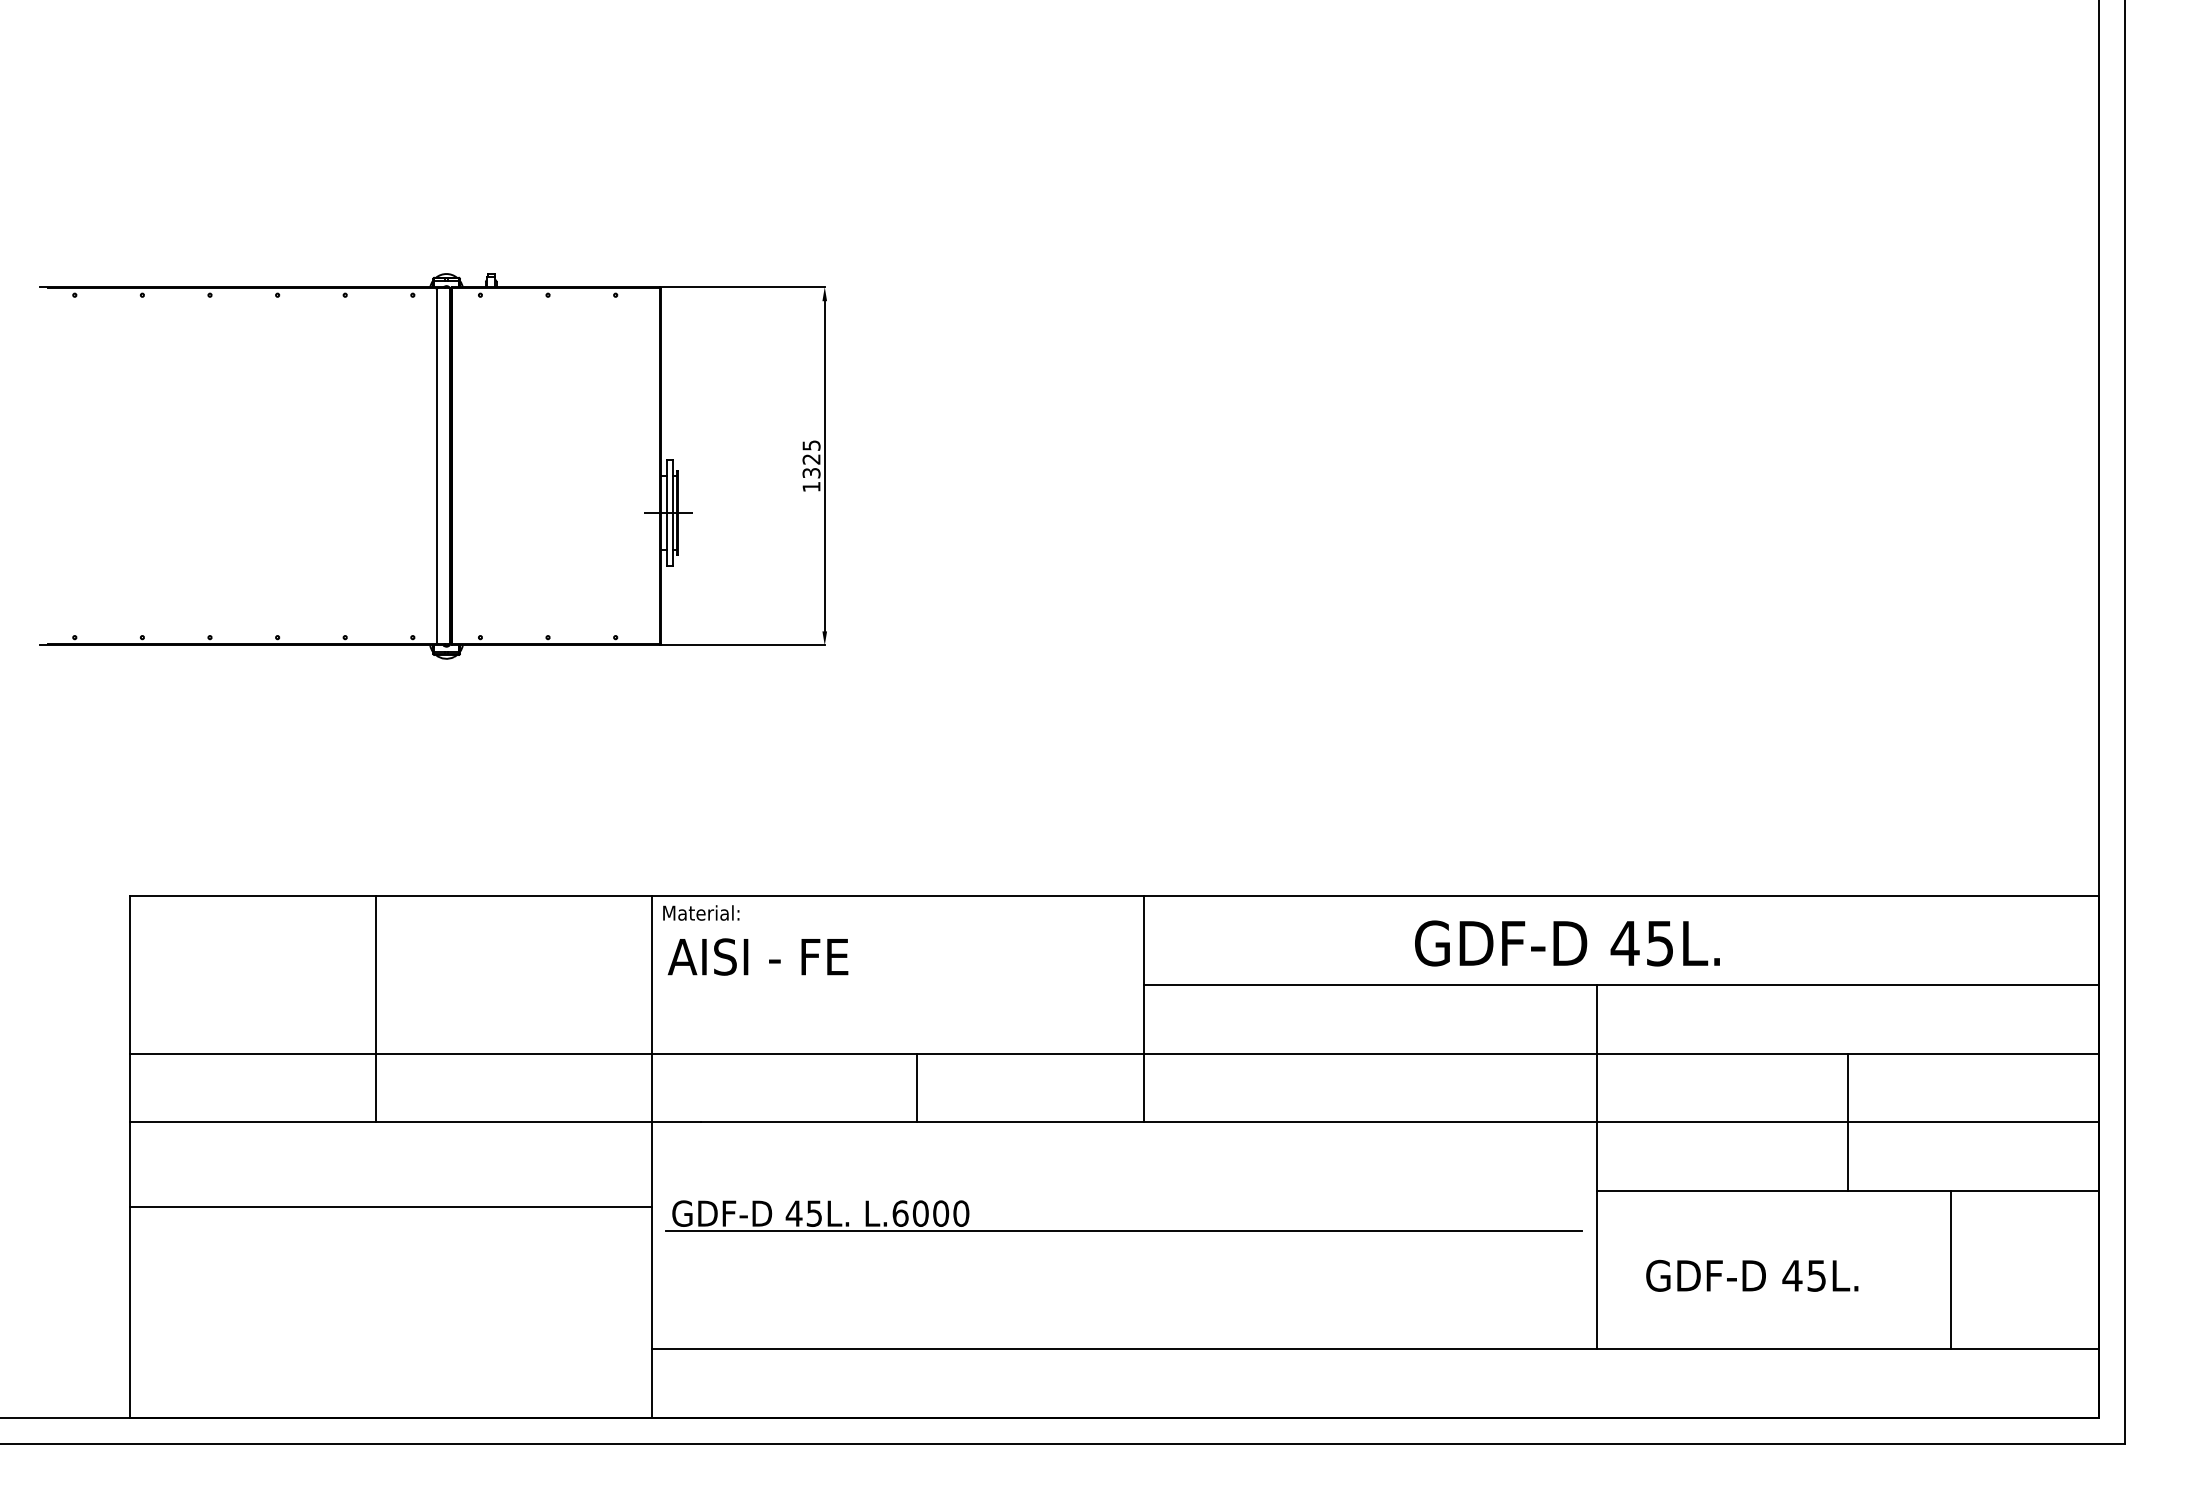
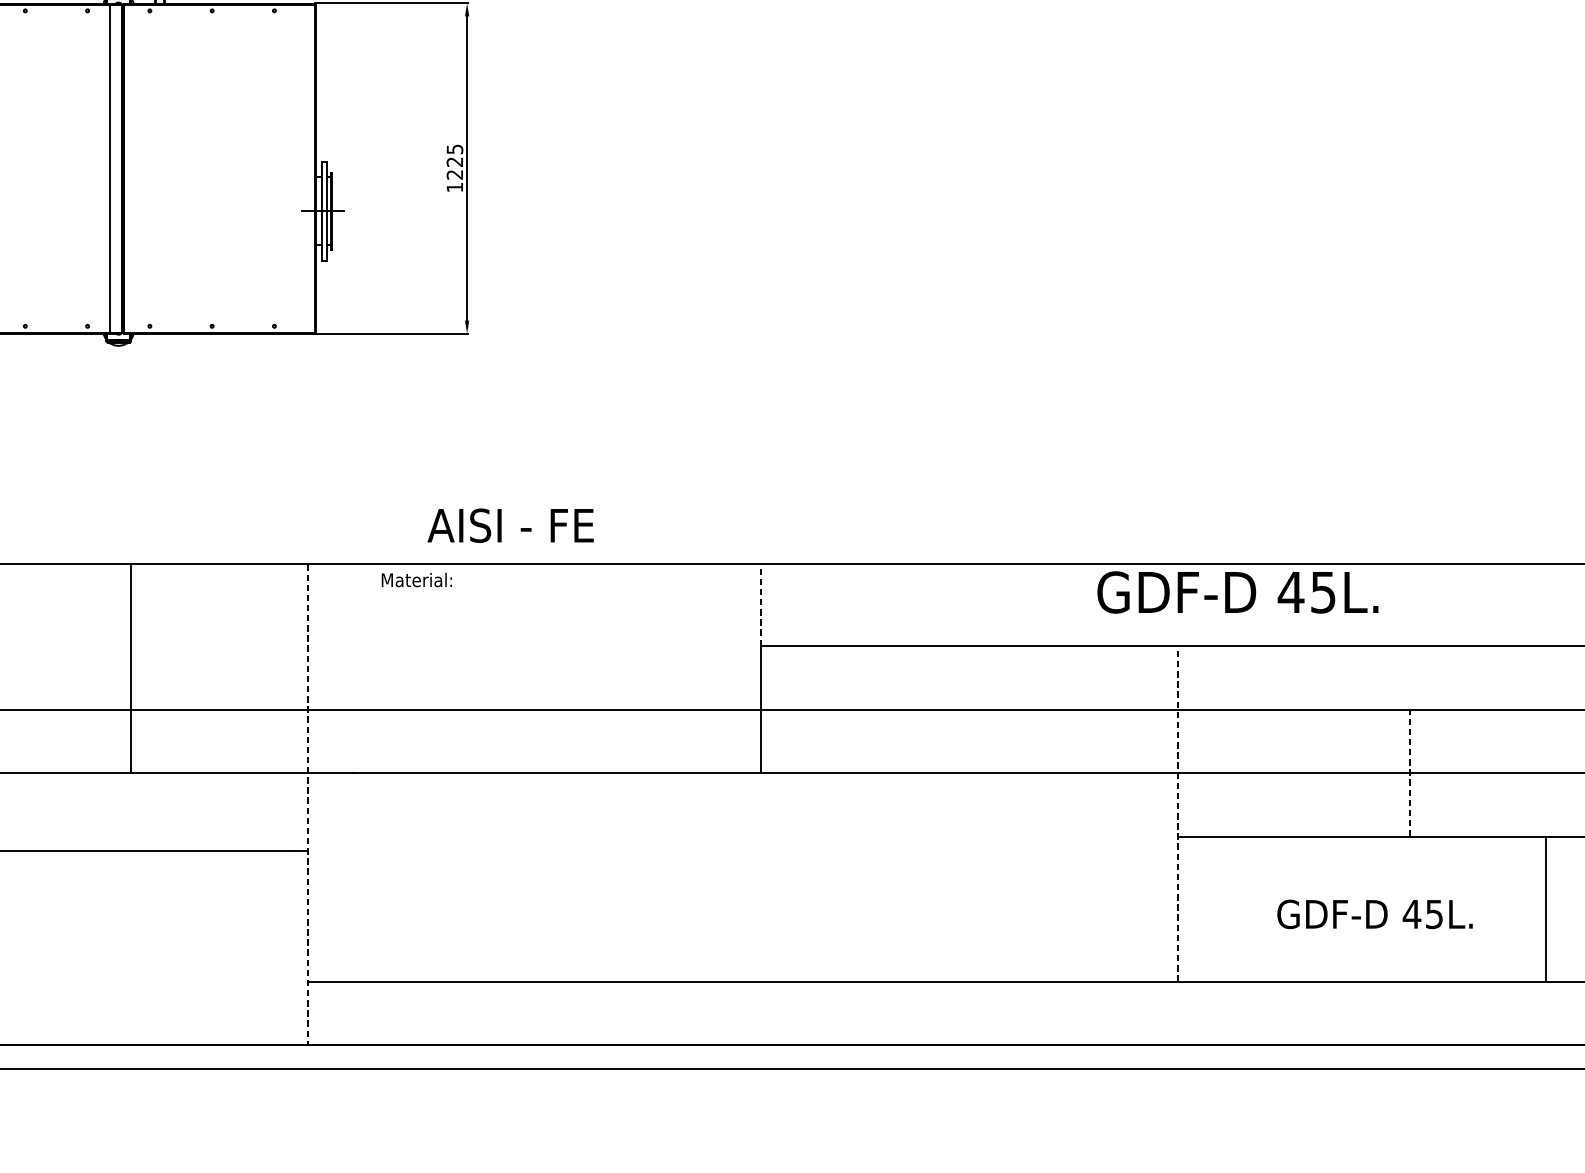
text: (811, 473) -> (454, 175), 1325 -> 1225
text: (701, 912) -> (417, 579), moved
line: (1143, 939) -> (760, 604), solid -> dashed
text: (1567, 943) -> (1237, 592), moved
text: (757, 956) -> (510, 525), moved
line: (375, 1008) -> (130, 668), moved
line: (917, 1087) -> (552, 740), removed
line: (1847, 1122) -> (1409, 773), solid -> dashed
line: (651, 1156) -> (307, 804), solid -> dashed
line: (1596, 1166) -> (1178, 813), solid -> dashed
part: (1123, 1230) -> (742, 872), removed
line: (1951, 1269) -> (1546, 908), moved
text: (1752, 1275) -> (1375, 914), moved

